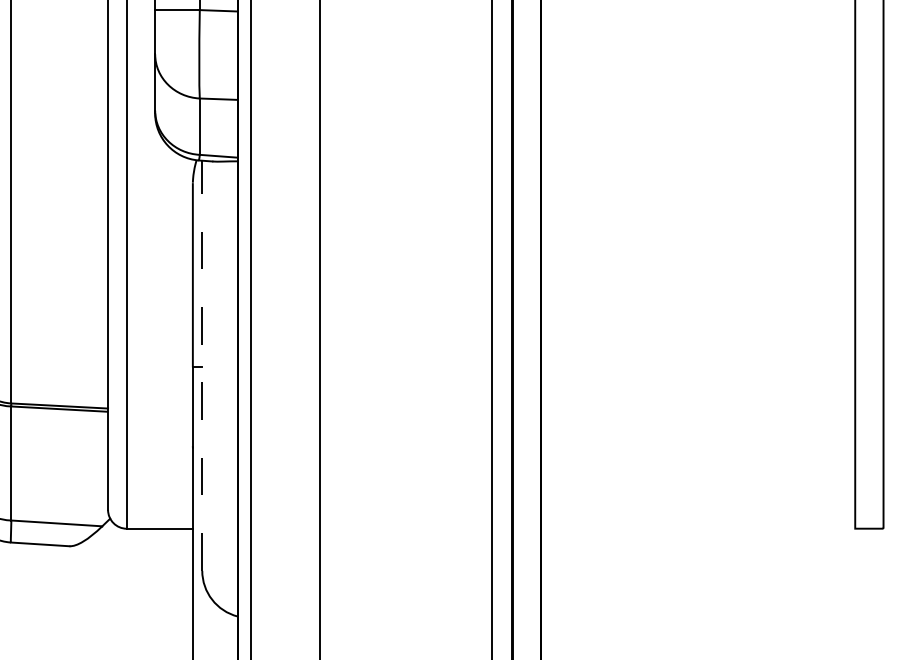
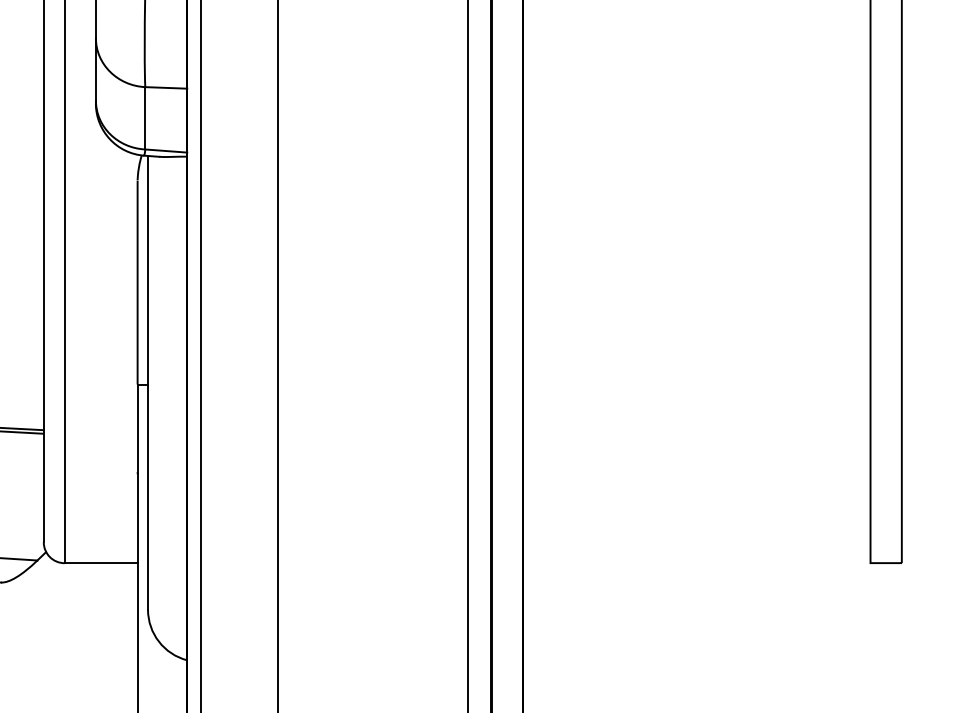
line: (202, 365) -> (148, 382), dashed -> solid

